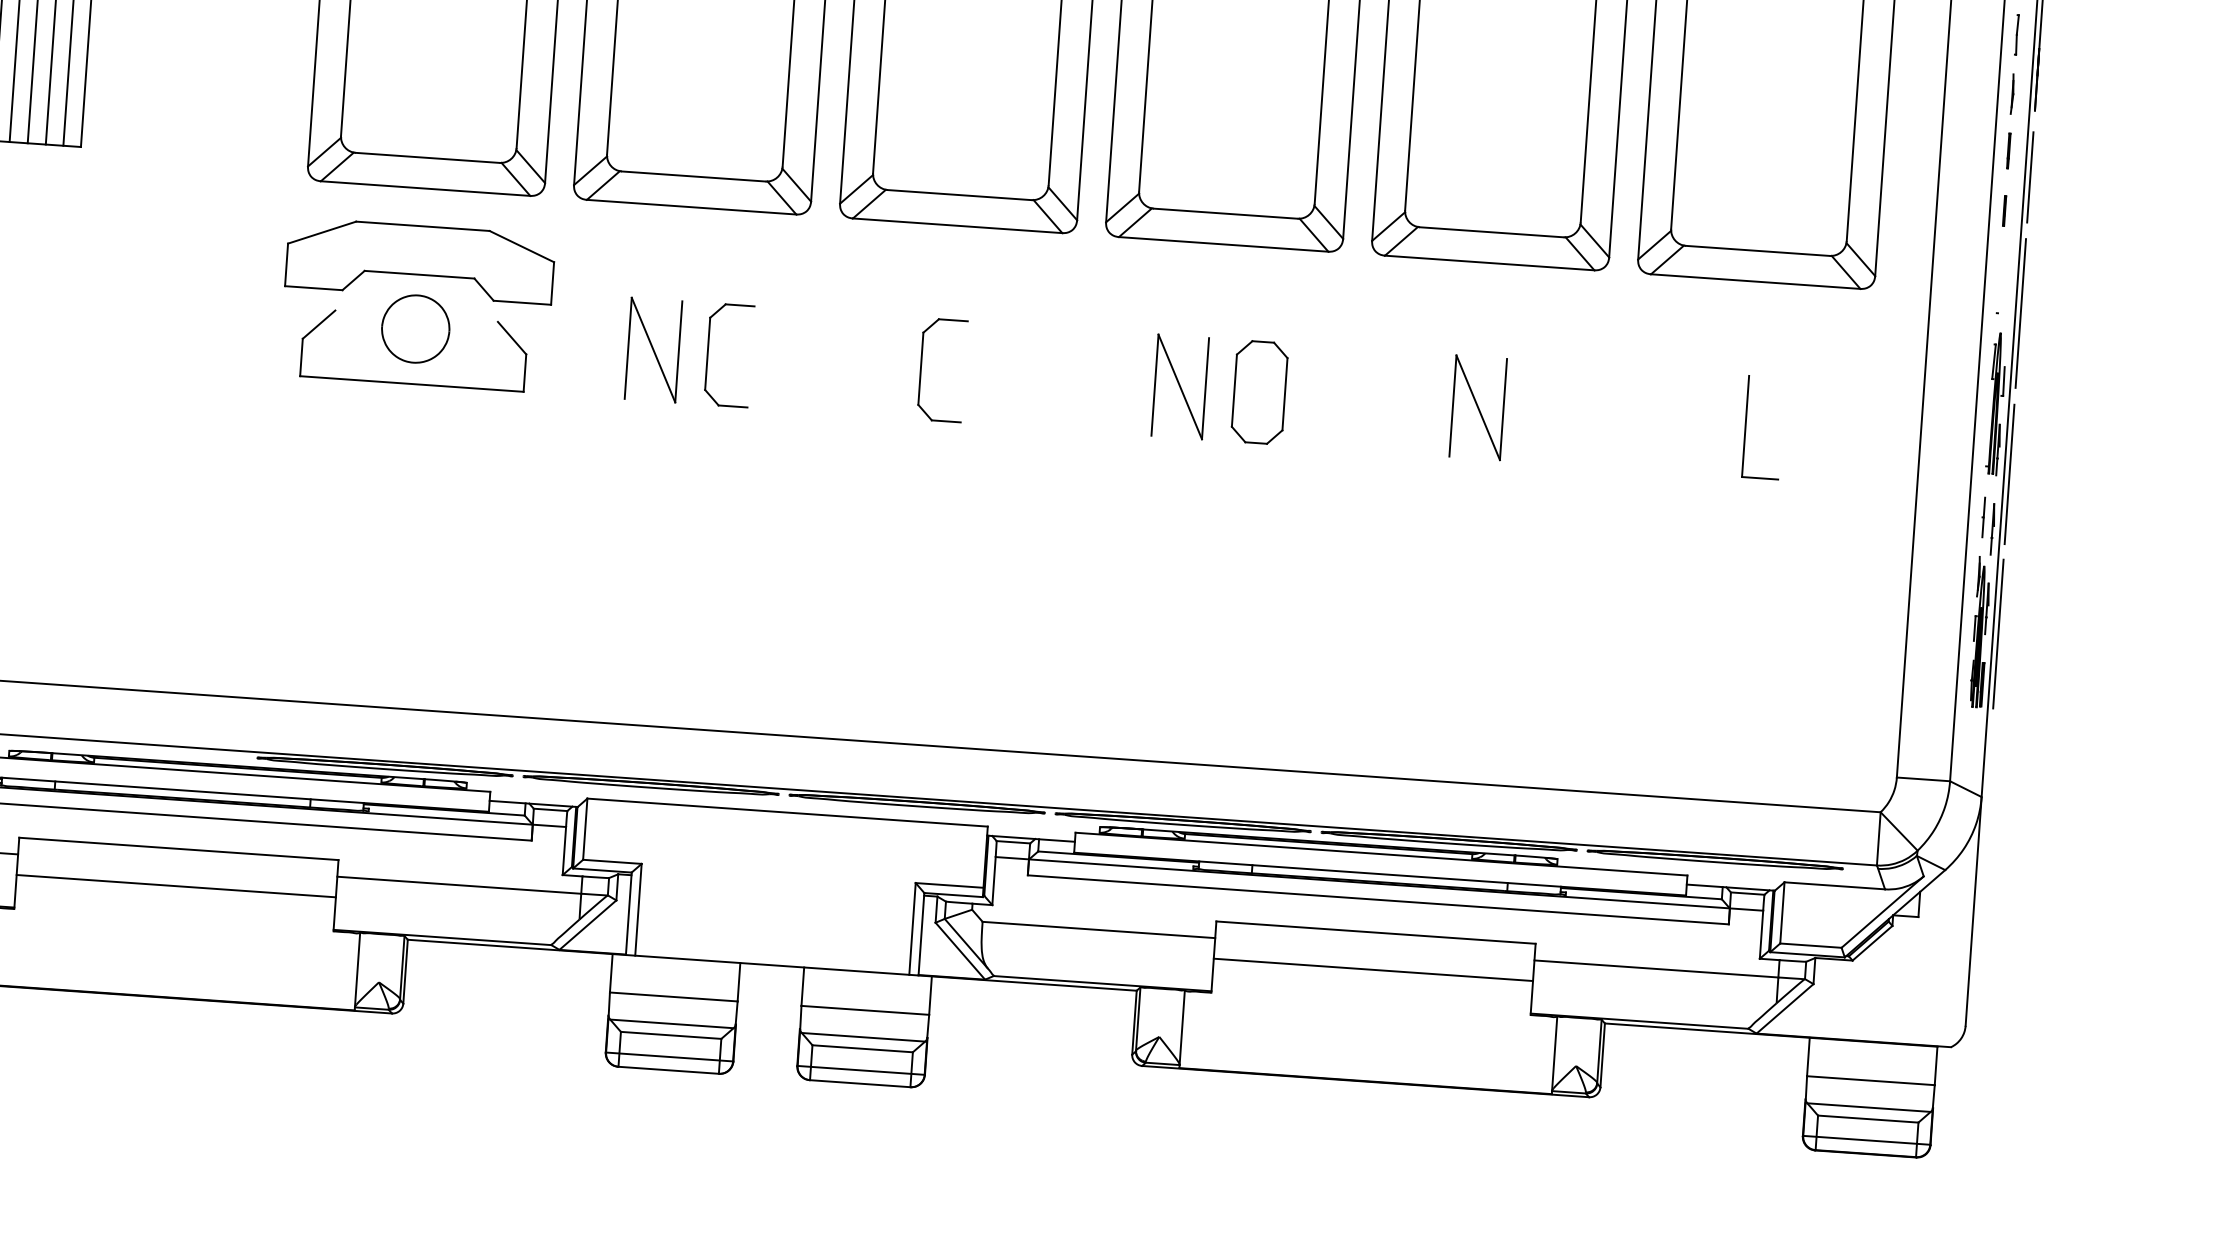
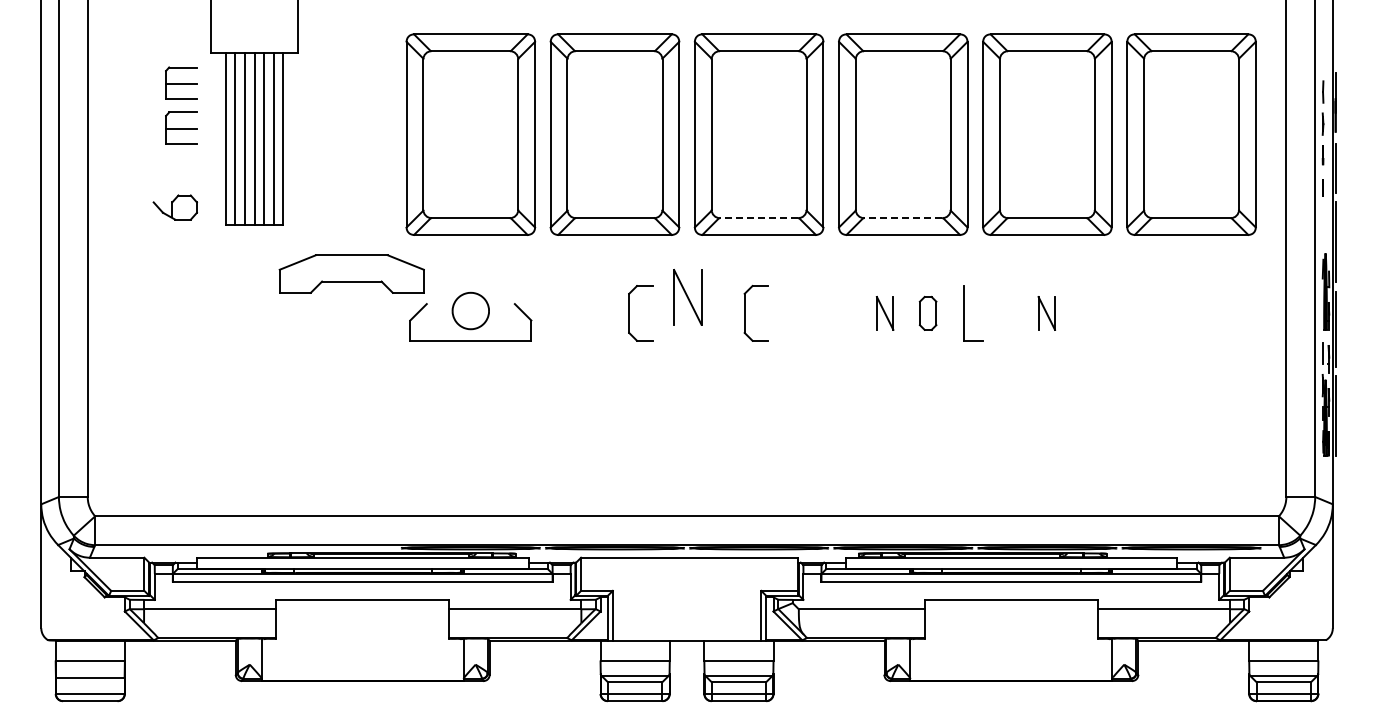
line: (960, 195) -> (759, 218), solid -> dashed
line: (1226, 214) -> (903, 218), solid -> dashed
part: (419, 259) -> (351, 273), moved
part: (652, 350) -> (687, 297), moved
part: (1178, 387) -> (884, 313), size x0.6
part: (1258, 392) -> (927, 313), size x0.6
part: (1477, 407) -> (1046, 313), size x0.6
part: (1747, 426) -> (964, 313), moved
line: (175, 886) -> (362, 620), removed
line: (1371, 969) -> (1010, 620), removed

